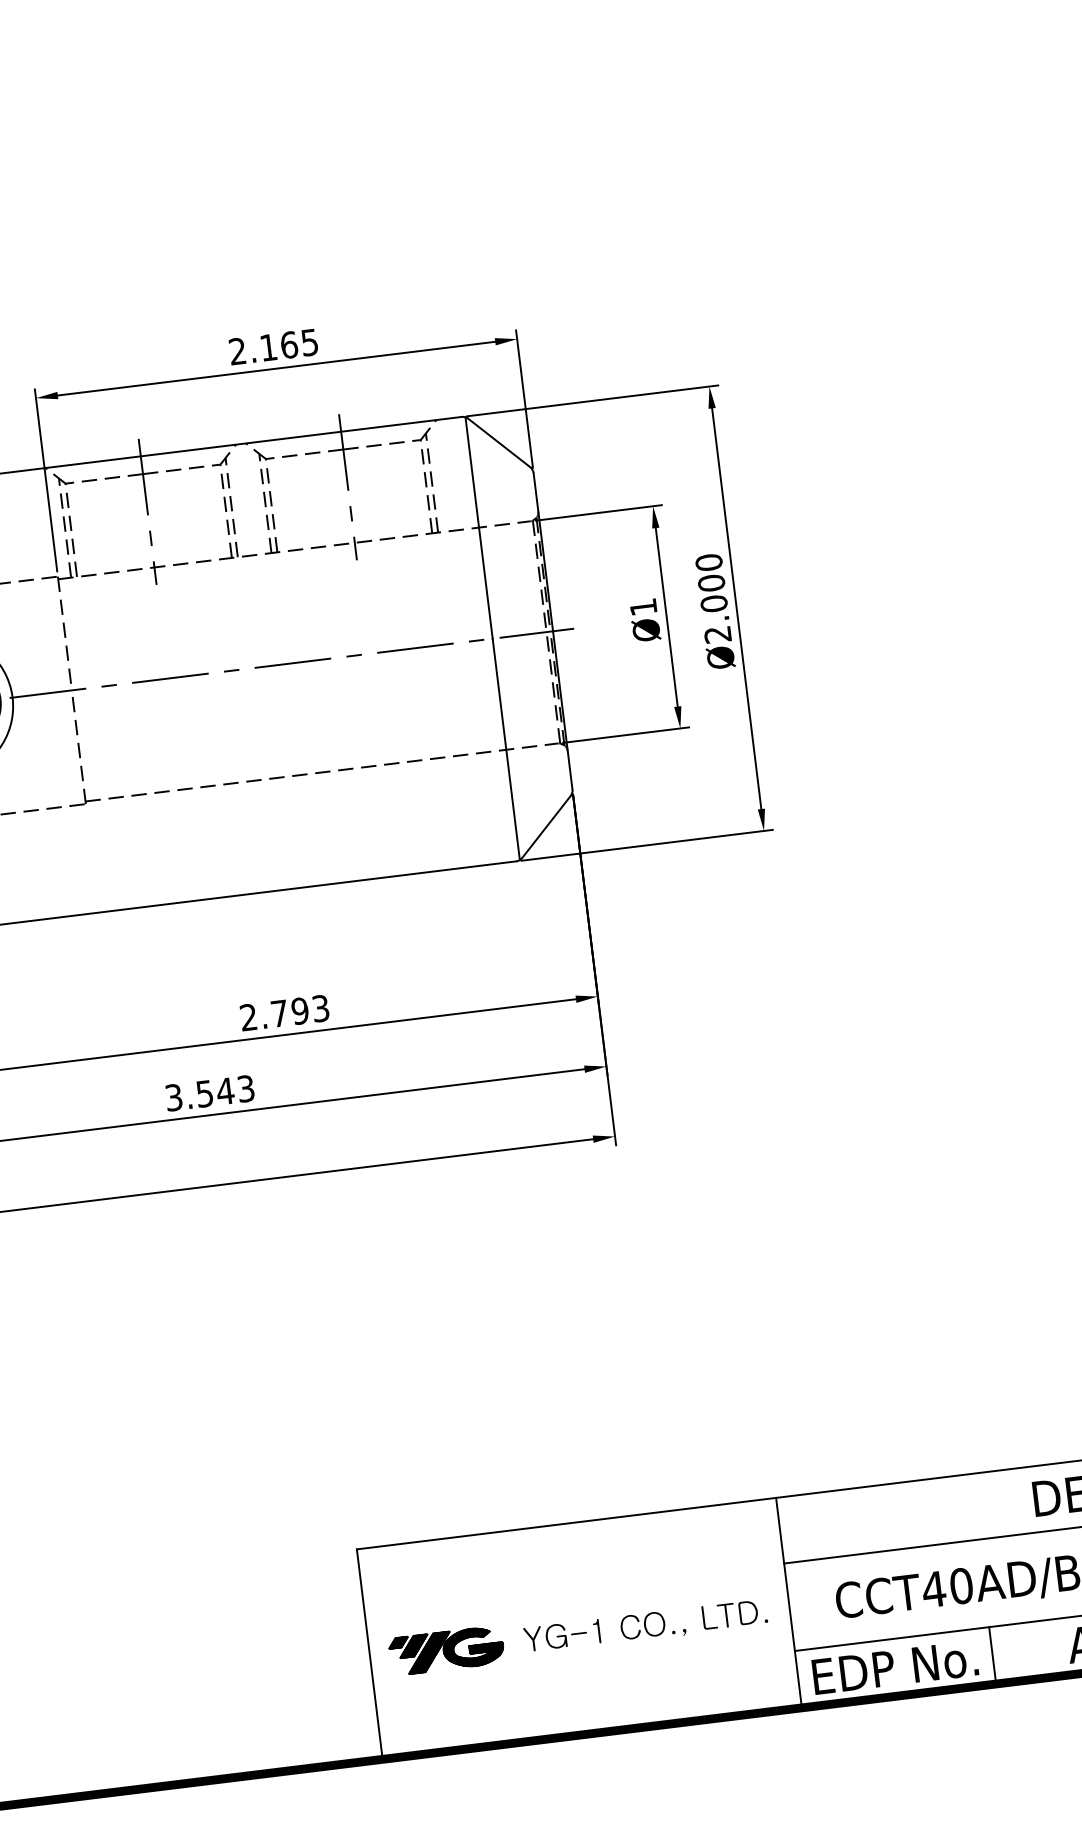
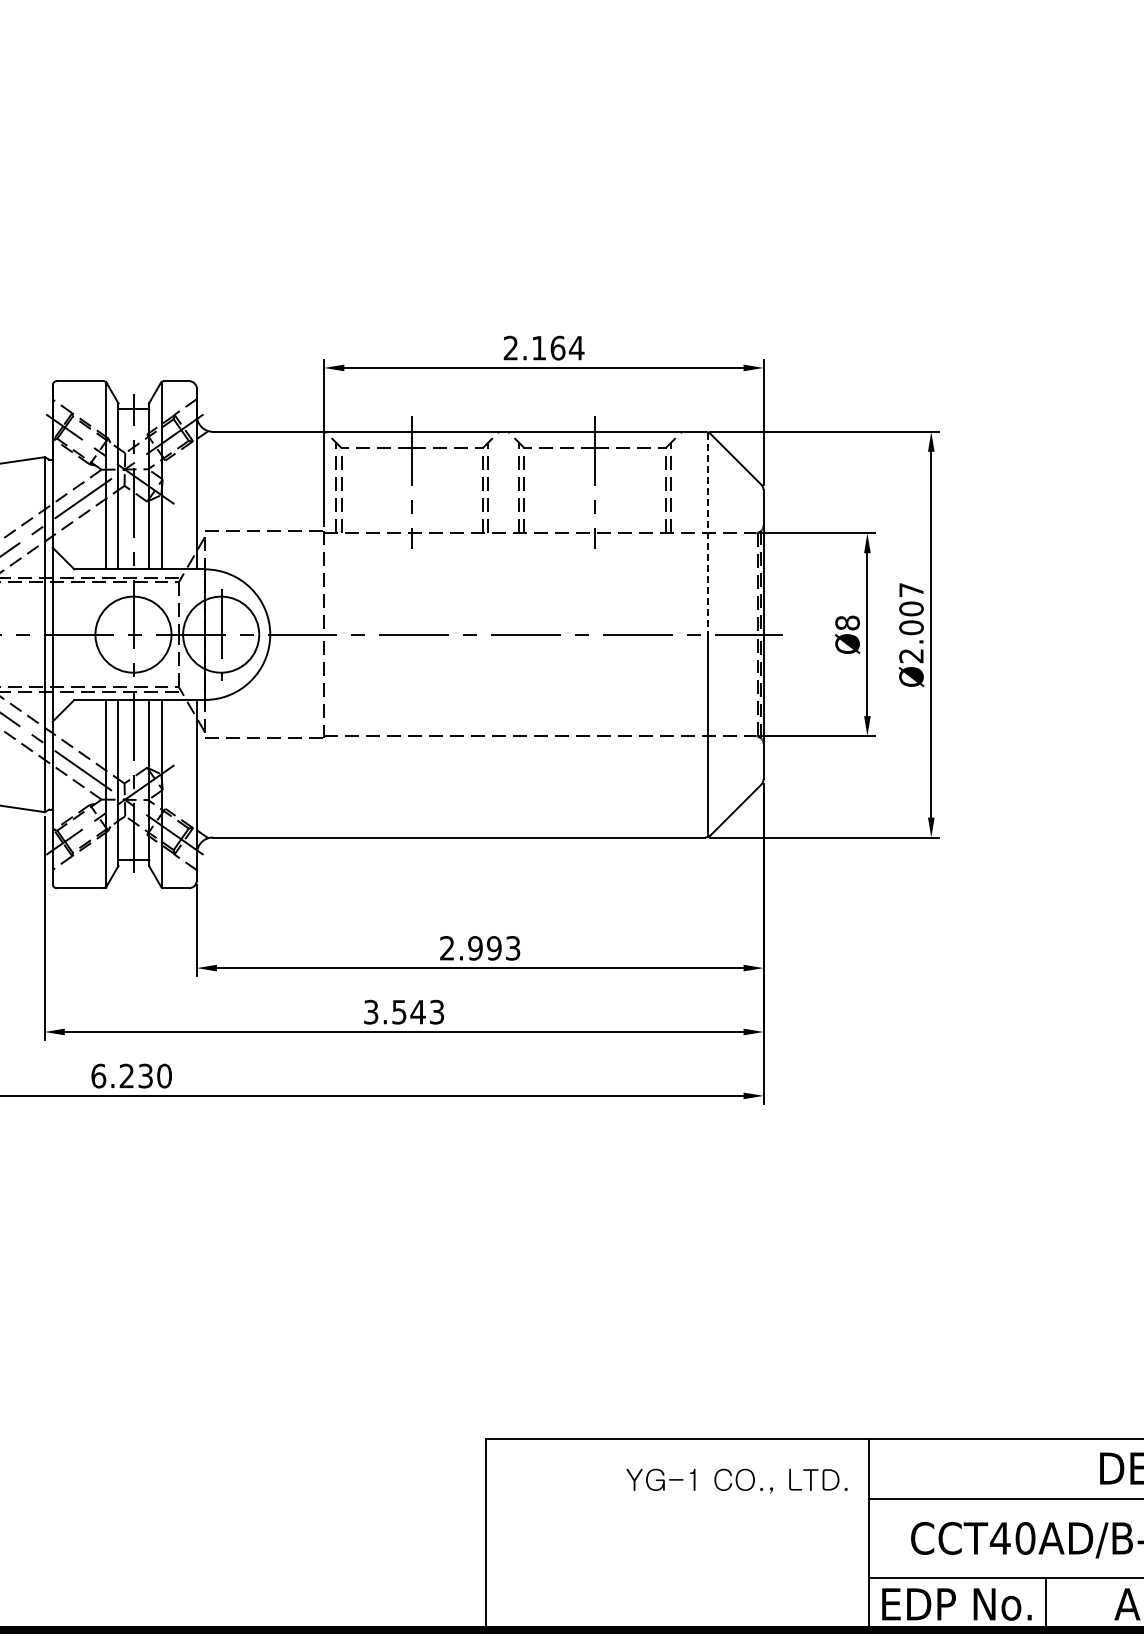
text: (309, 342) -> (576, 348), 2.165 -> 2.164
line: (479, 528) -> (708, 534), solid -> dashed
text: (708, 561) -> (911, 589), Ø2.000 -> Ø2.007
text: (643, 606) -> (847, 622), Ø1 -> Ø8
text: (279, 1013) -> (475, 948), 2.793 -> 2.993
text: (645, 1626) -> (736, 1480), moved
part: (446, 1650) -> (555, 1539), removed

